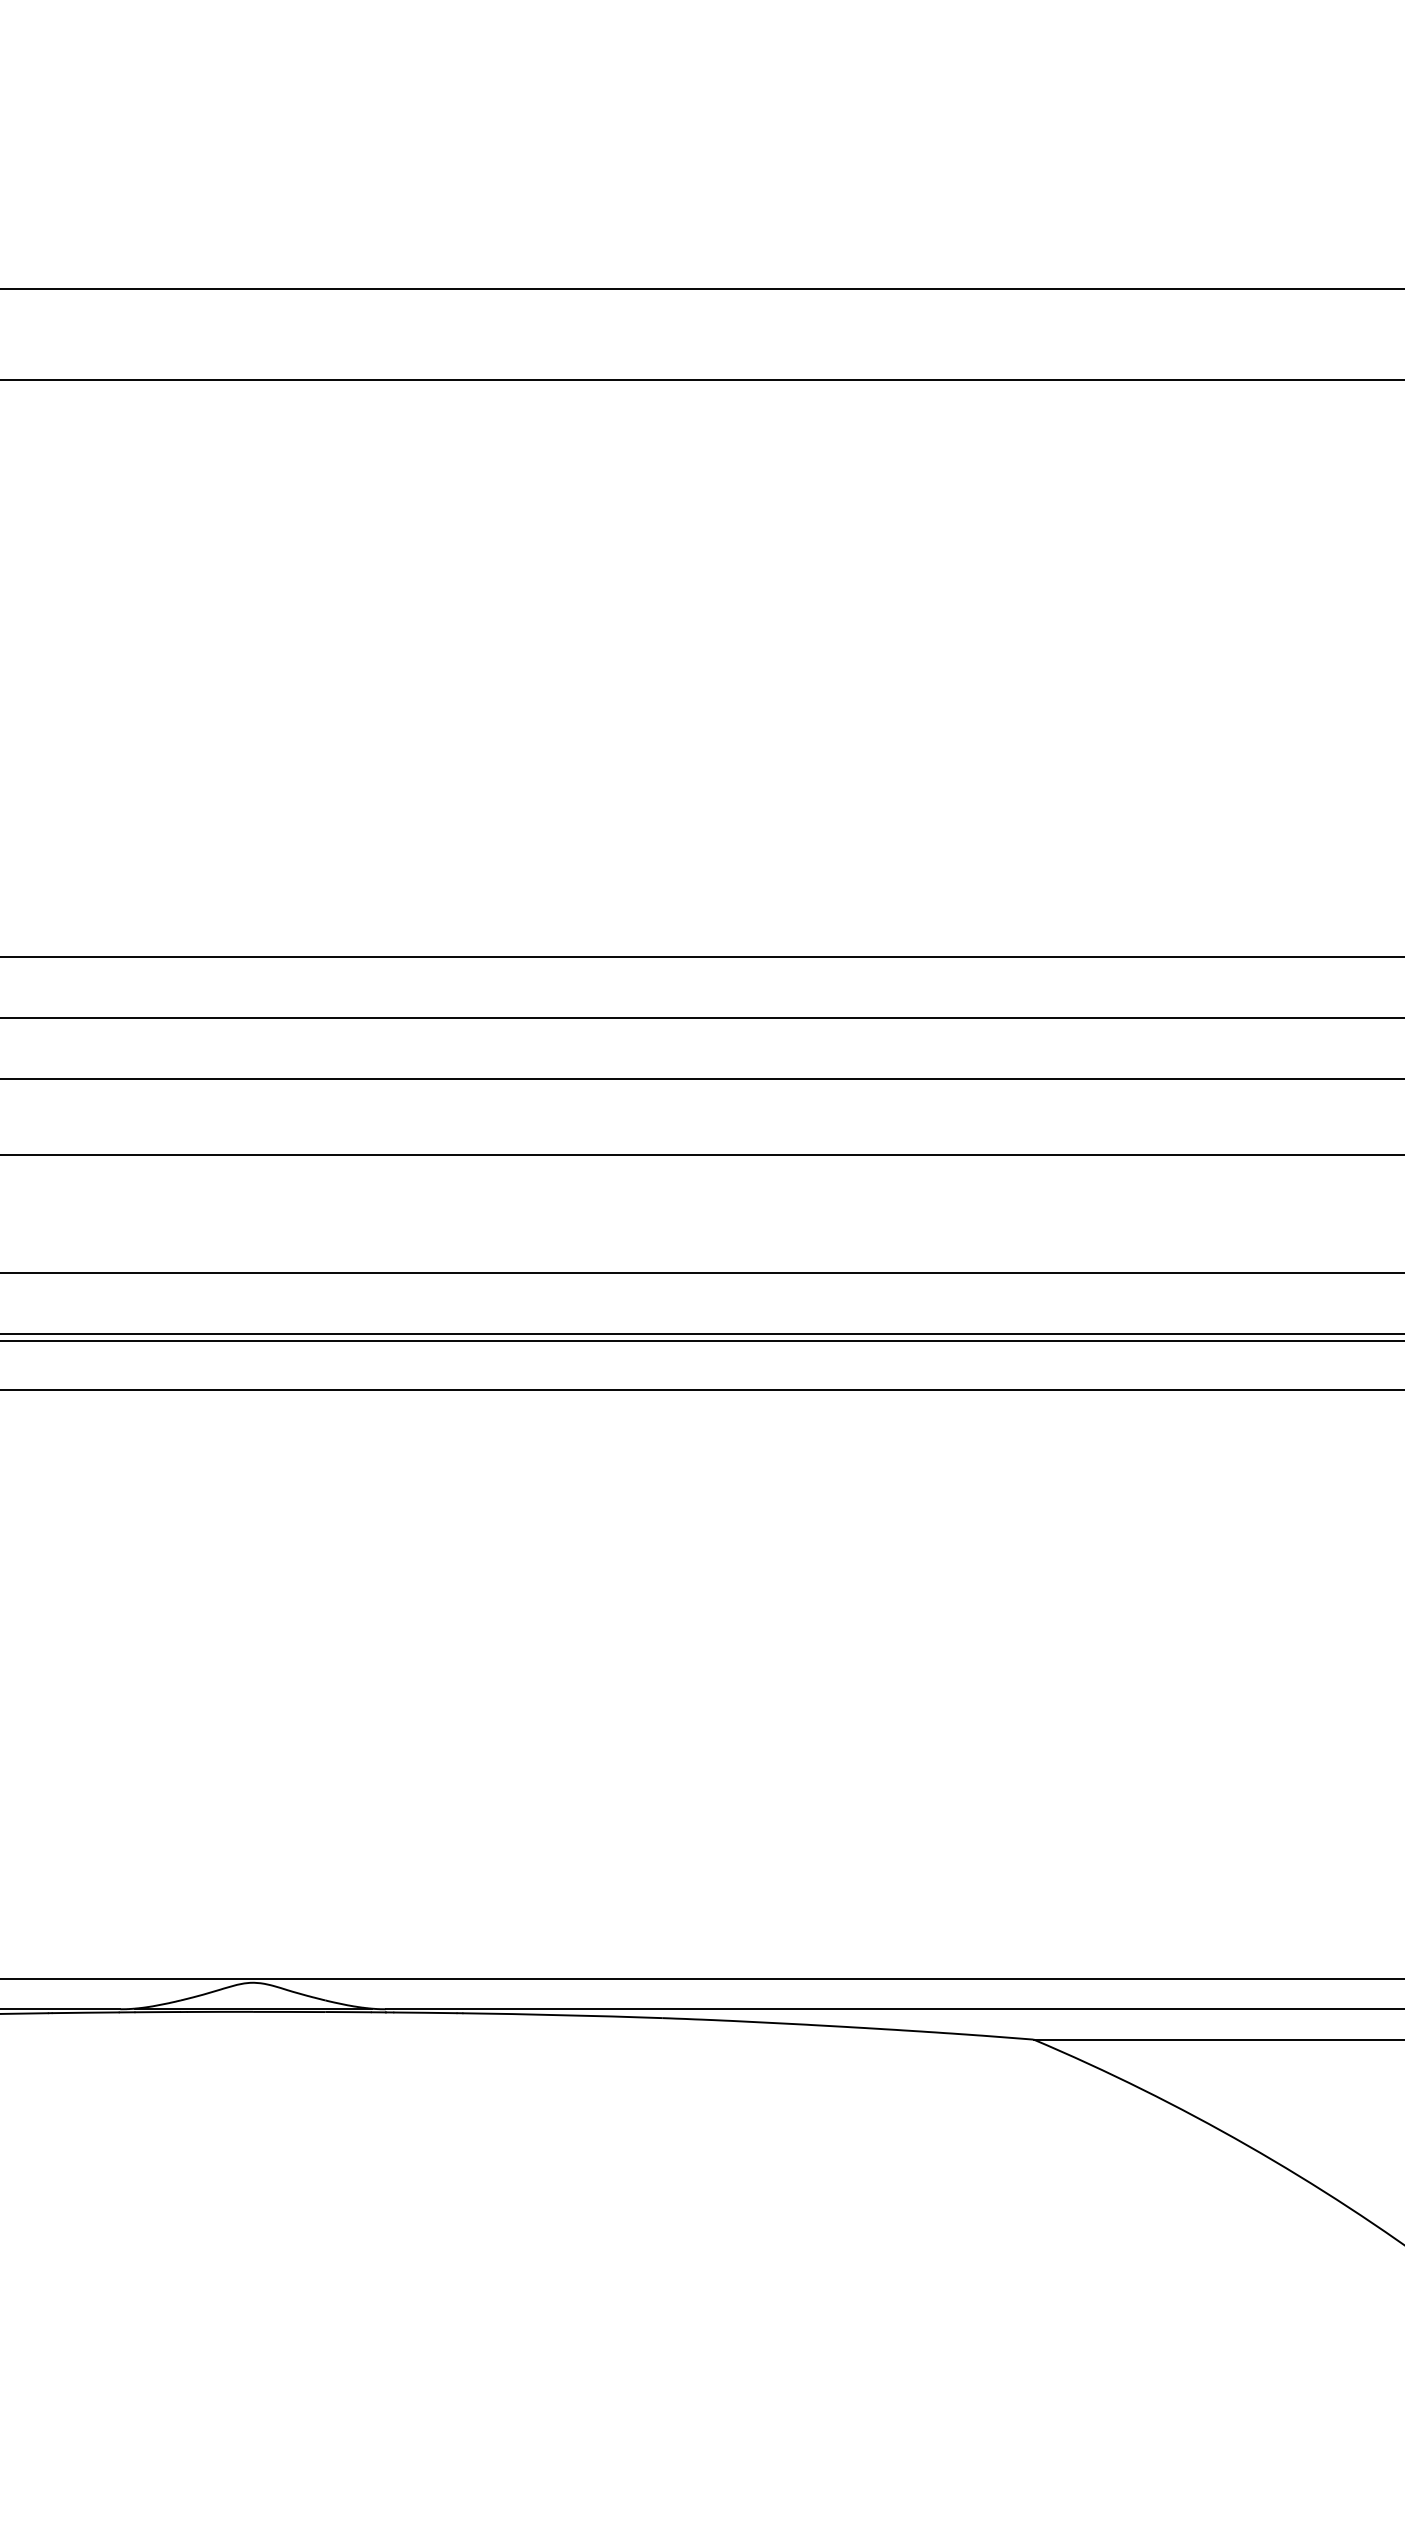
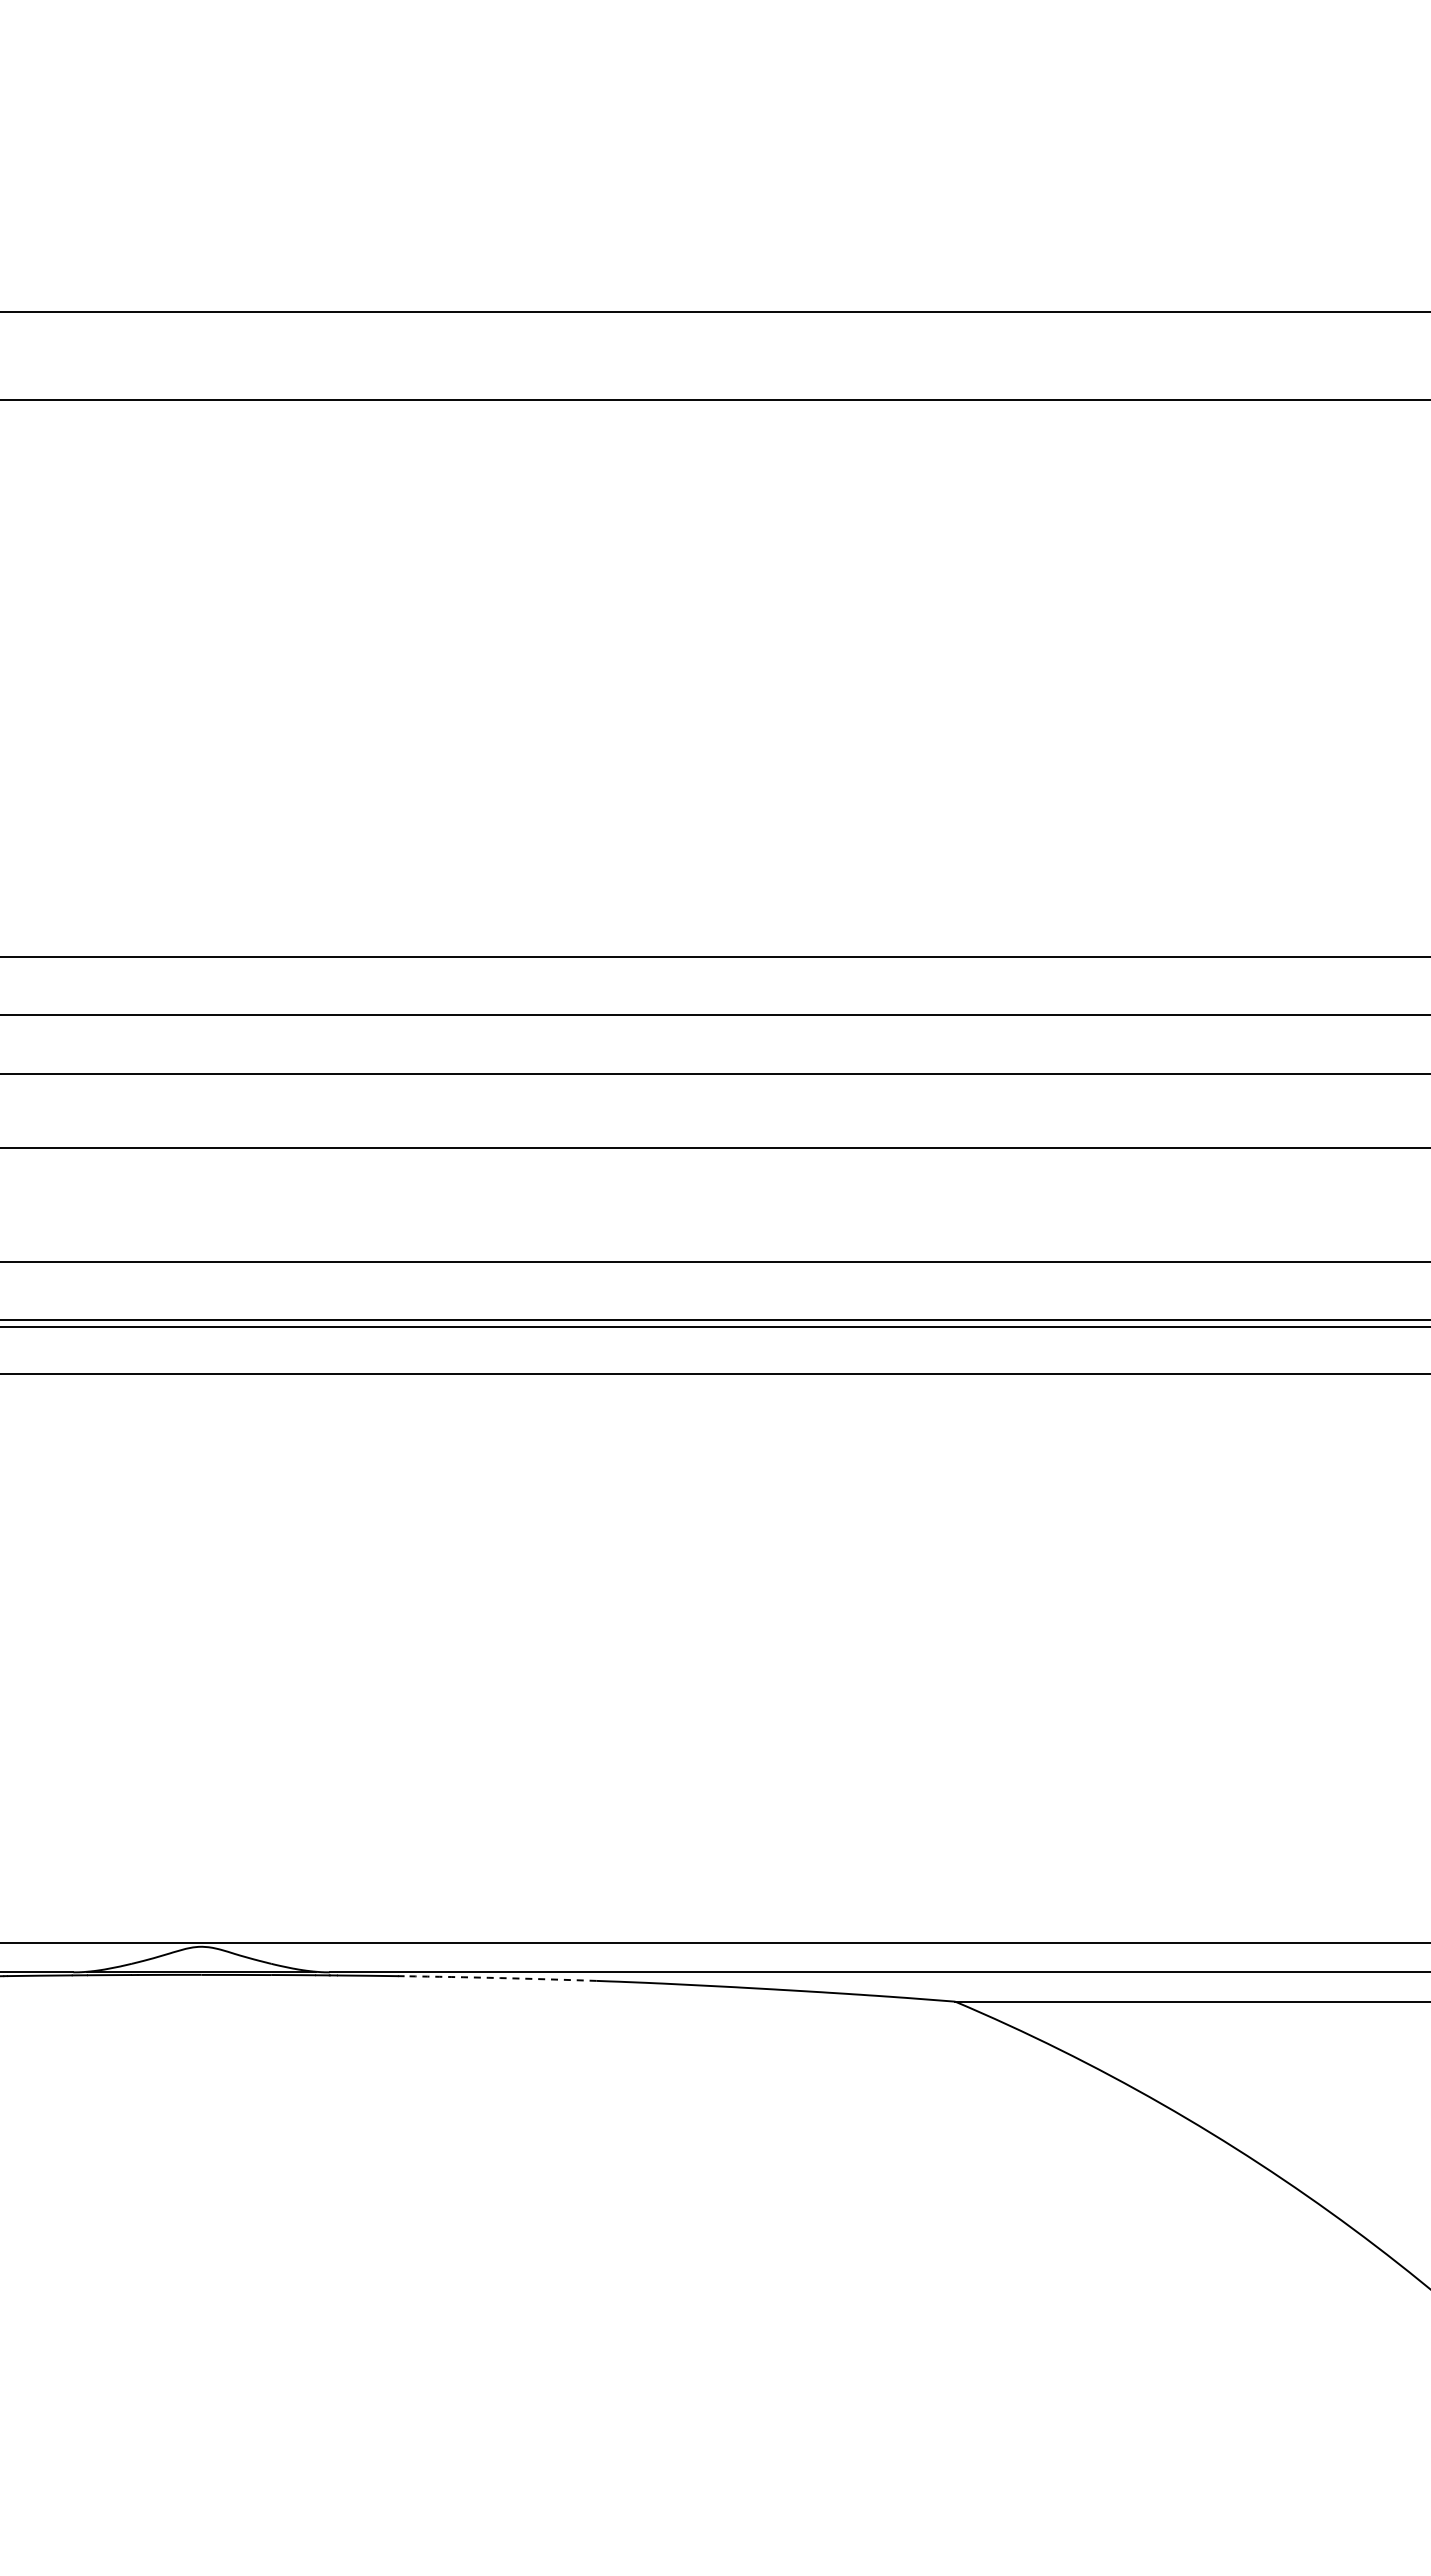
arc: (562, 2015) -> (500, 1978), solid -> dashed

